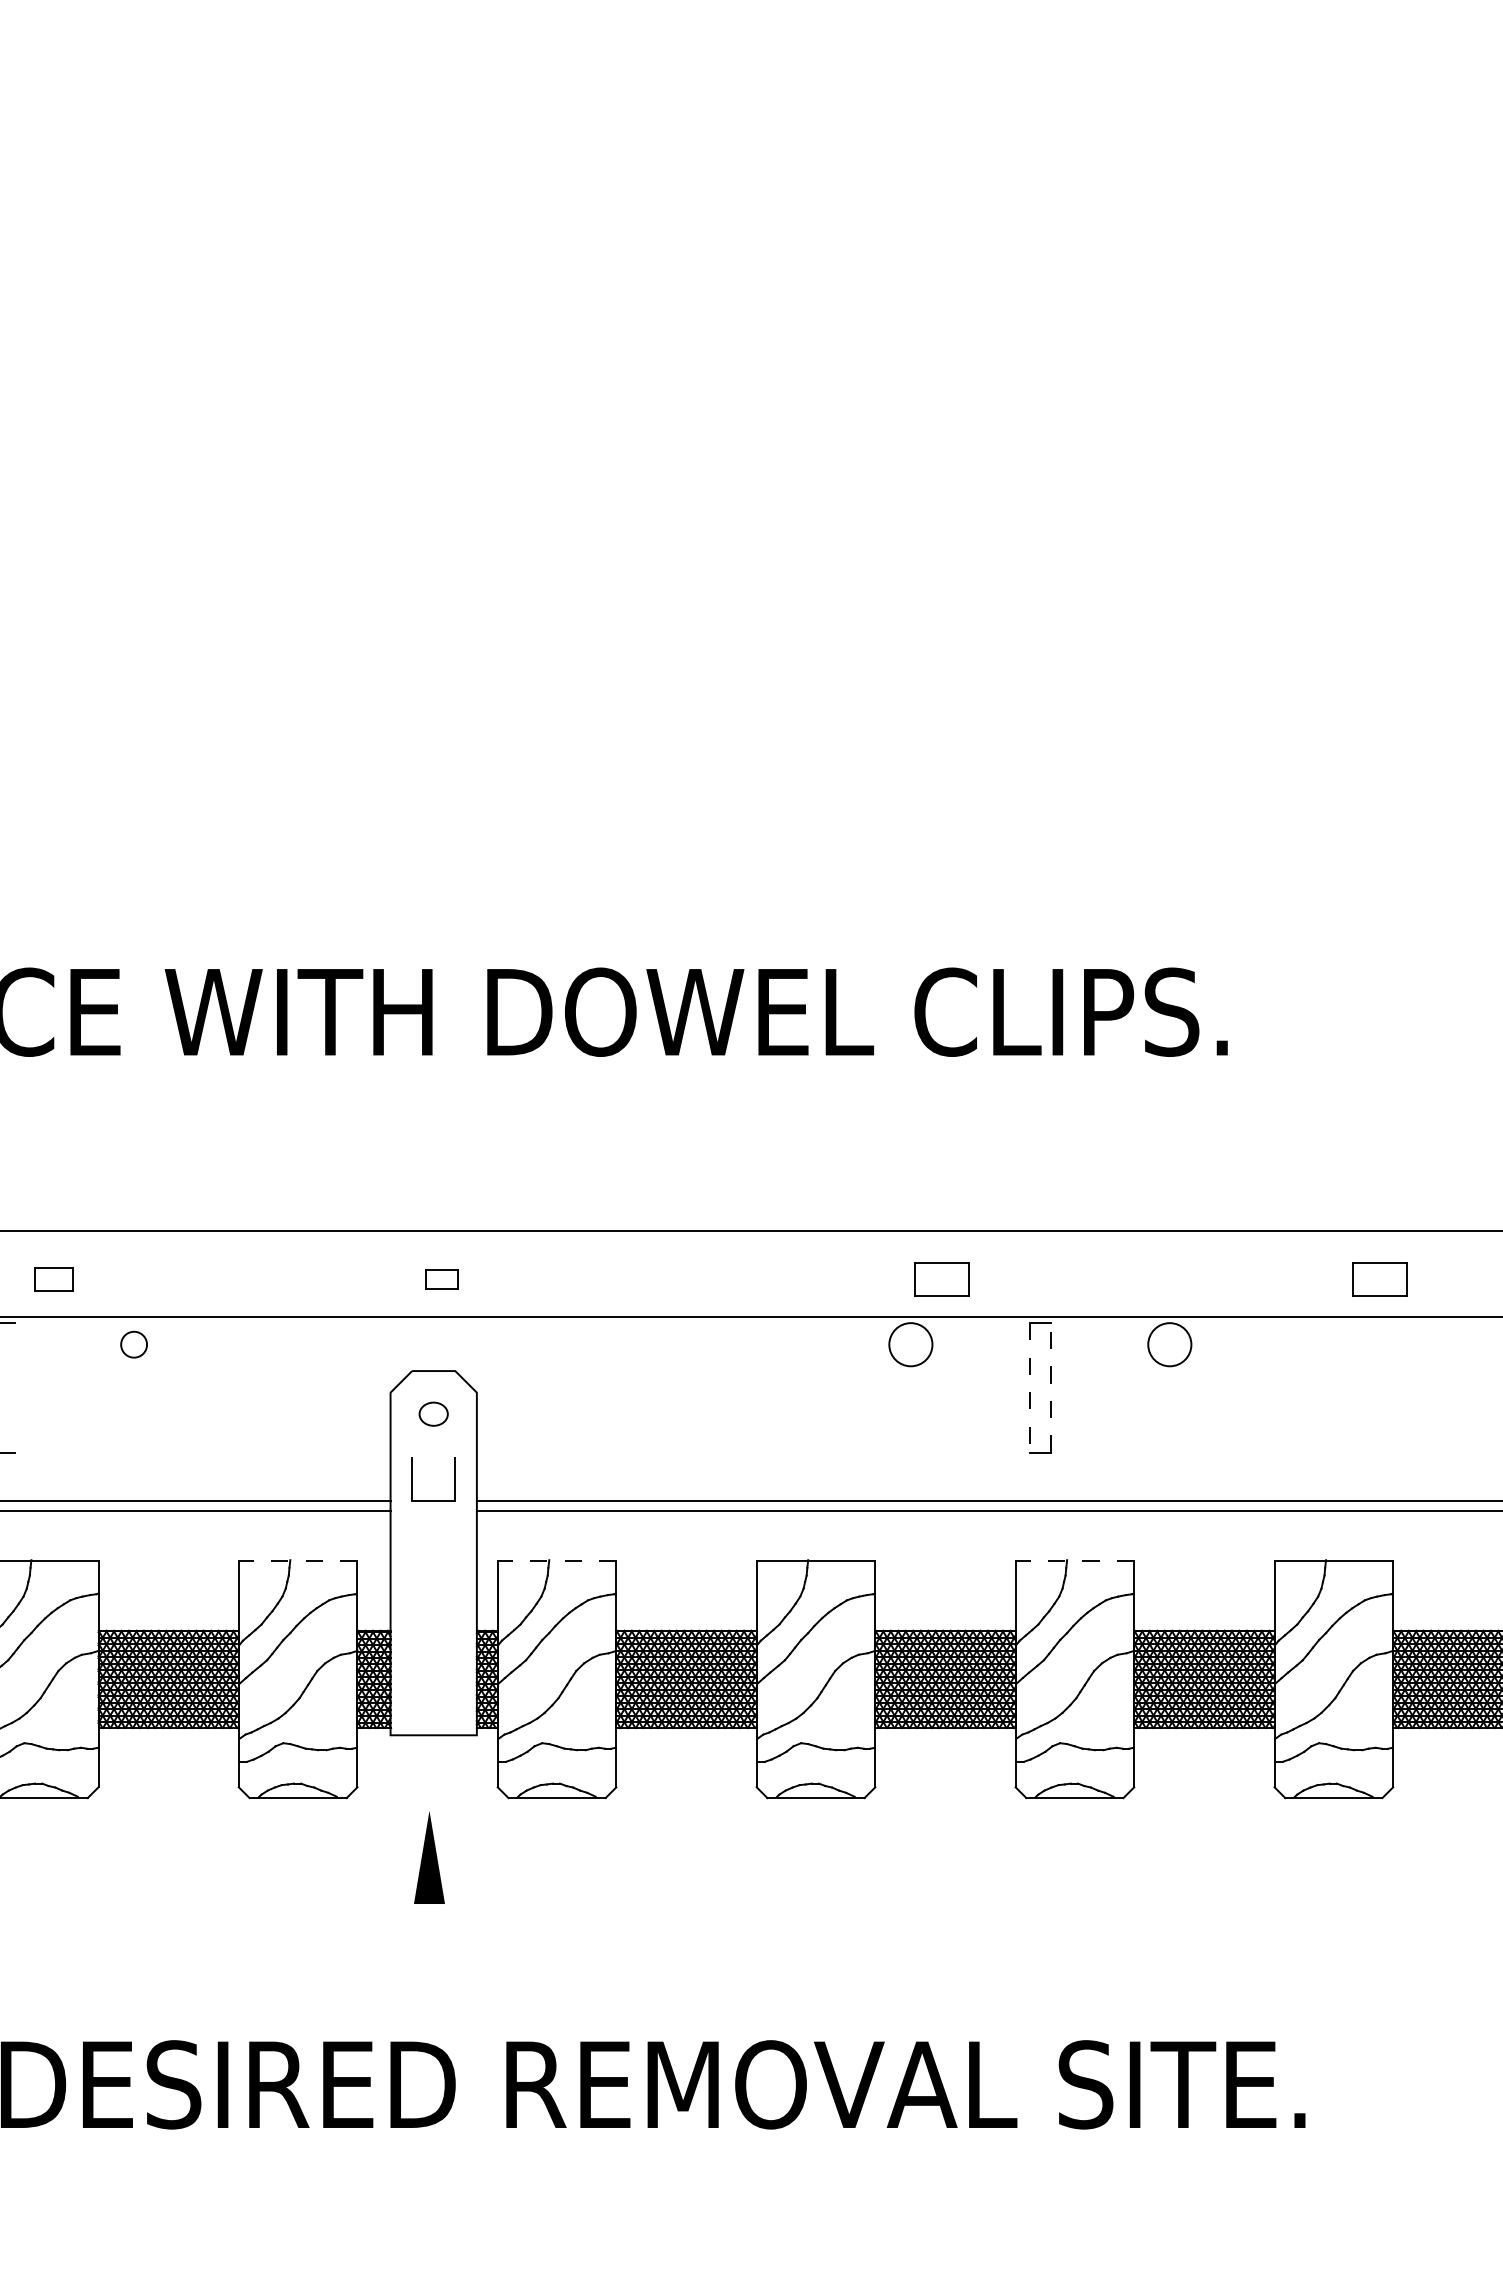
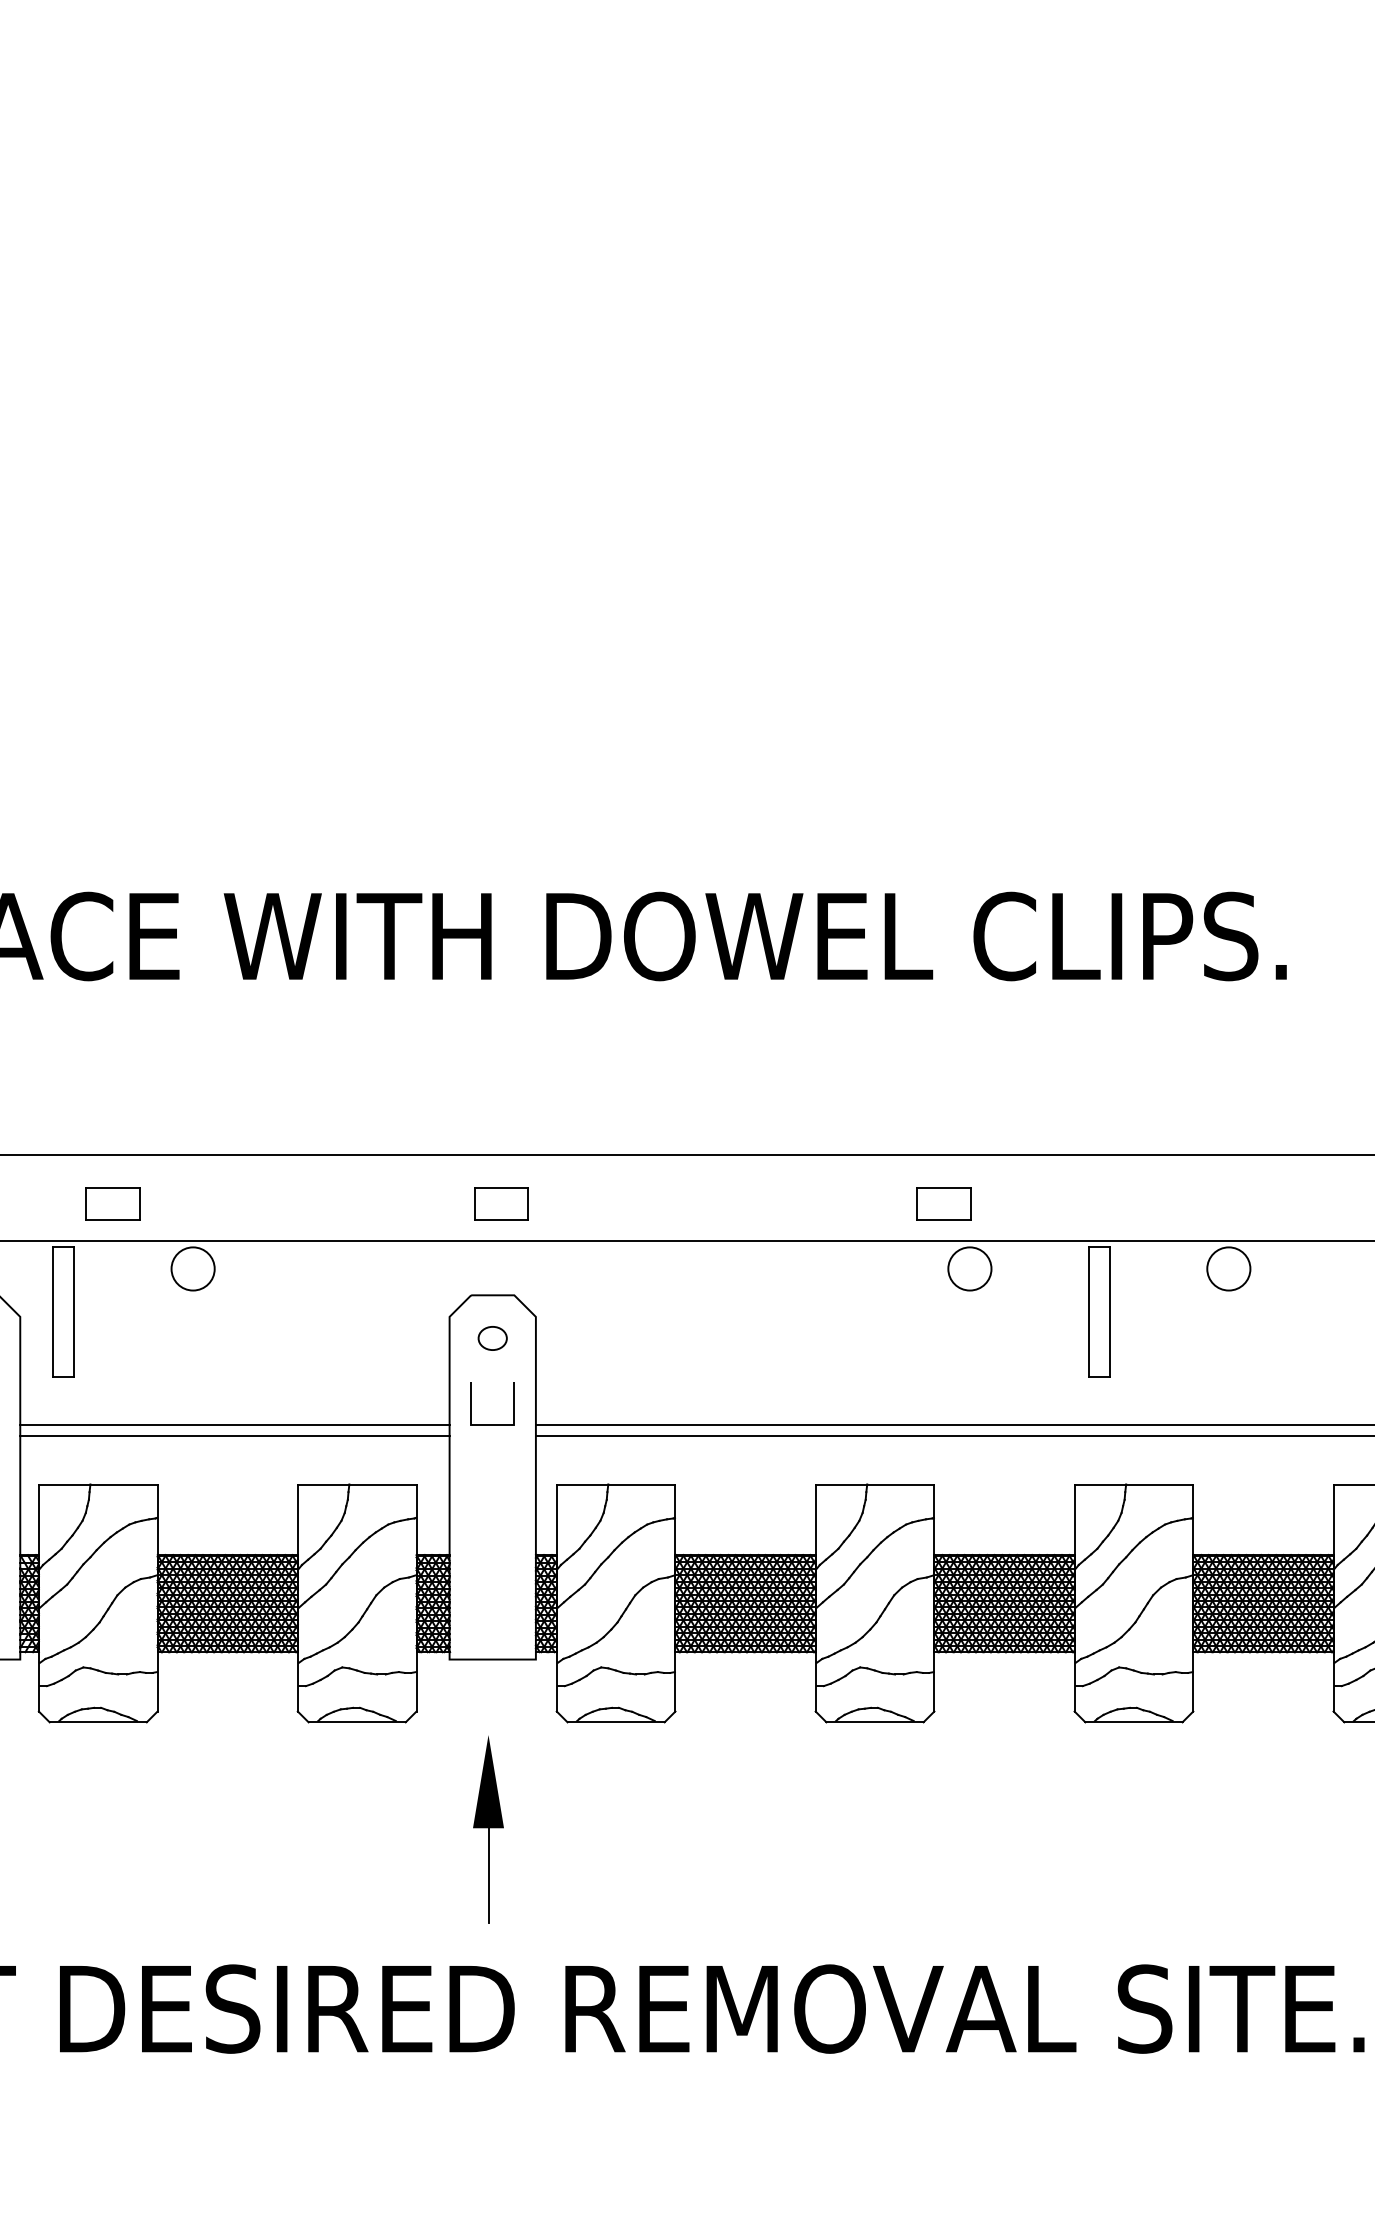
part: (53, 1279) -> (112, 1203), size x1.43
part: (441, 1279) -> (500, 1203), size x1.67
part: (941, 1279) -> (943, 1203), moved
circle: (133, 1344) -> (192, 1268), size x1.67
line: (15, 1387) -> (74, 1311), added
line: (1029, 1387) -> (1088, 1311), dashed -> solid
line: (1051, 1387) -> (1110, 1311), dashed -> solid
line: (297, 1560) -> (356, 1484), dashed -> solid
line: (556, 1560) -> (615, 1484), dashed -> solid
line: (1074, 1560) -> (1133, 1484), dashed -> solid
line: (429, 1951) -> (488, 1875), added

